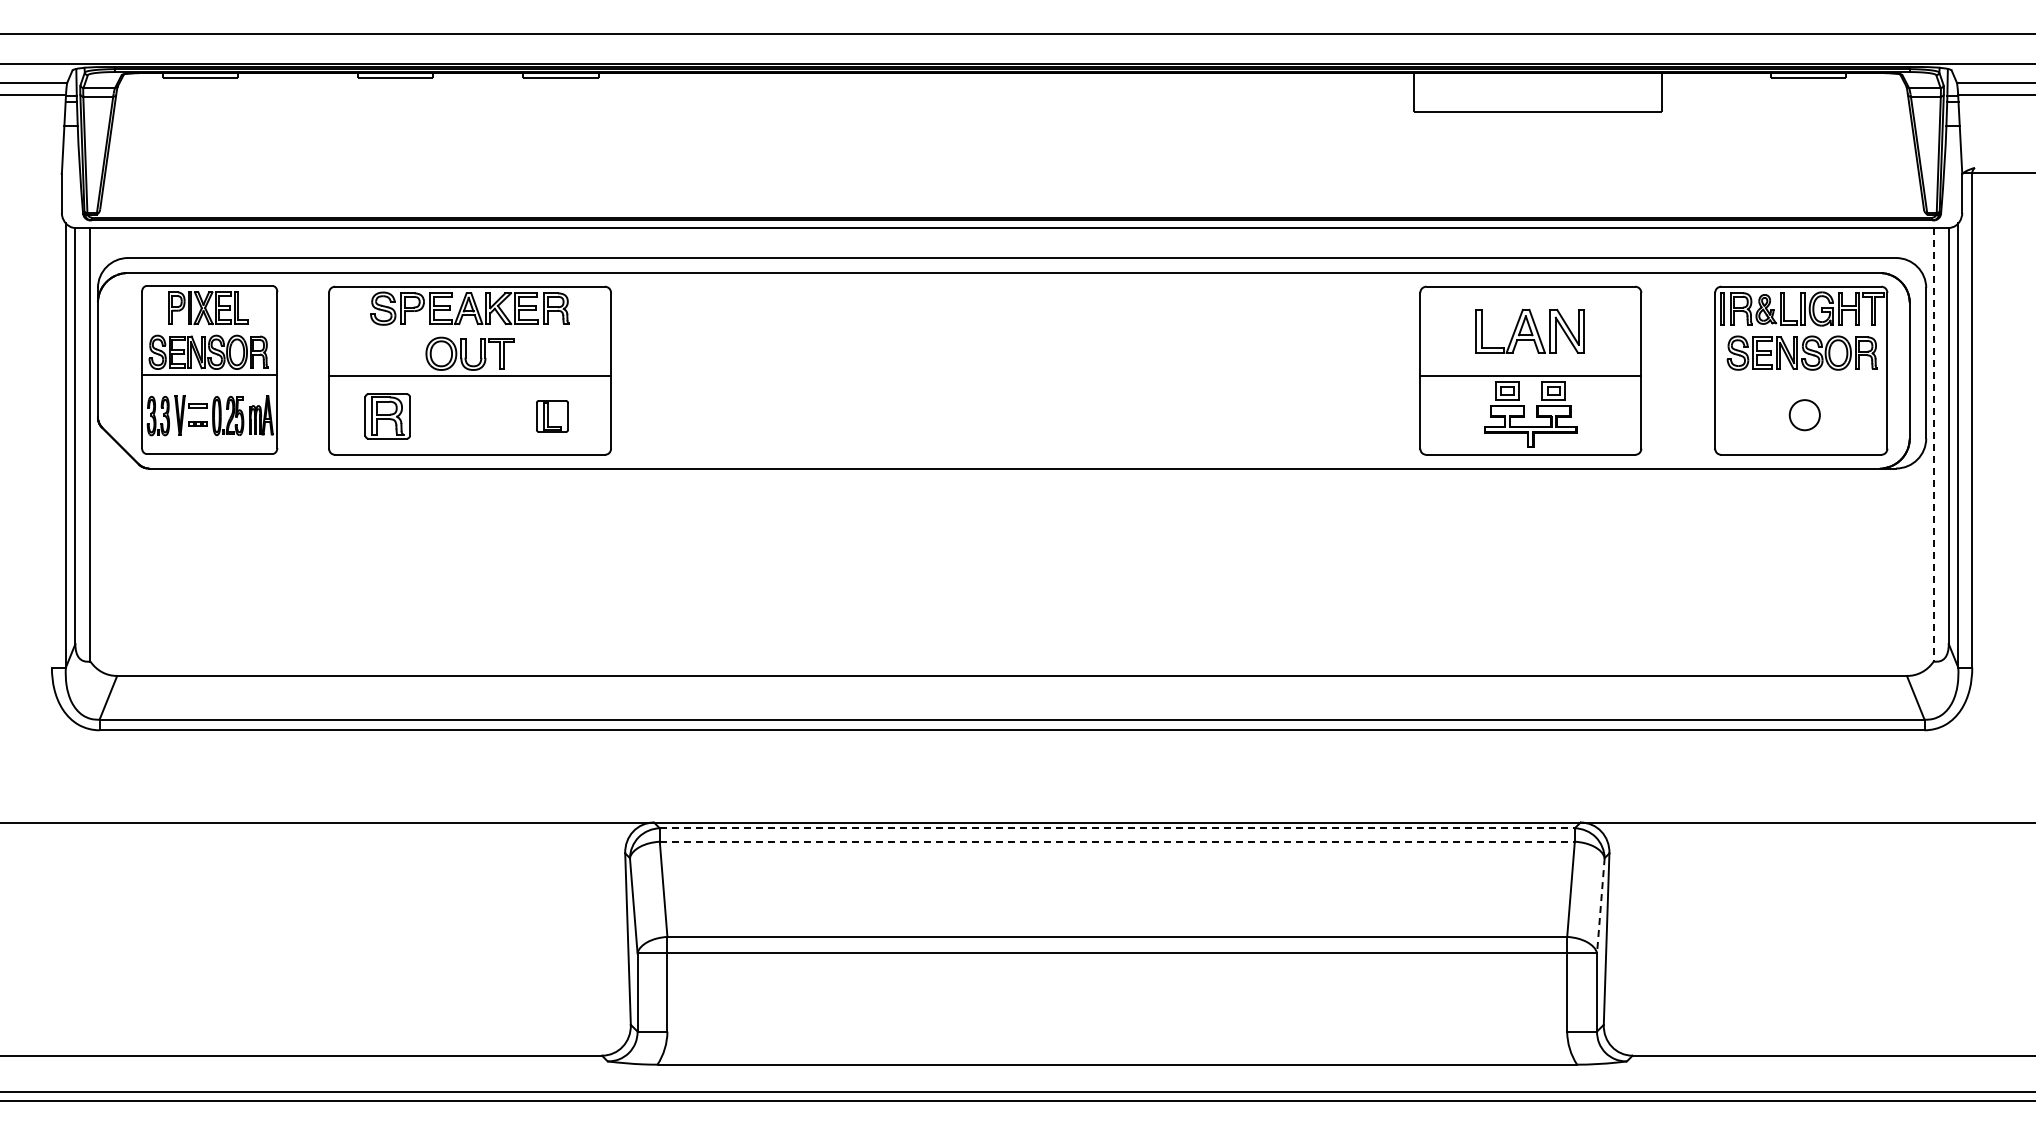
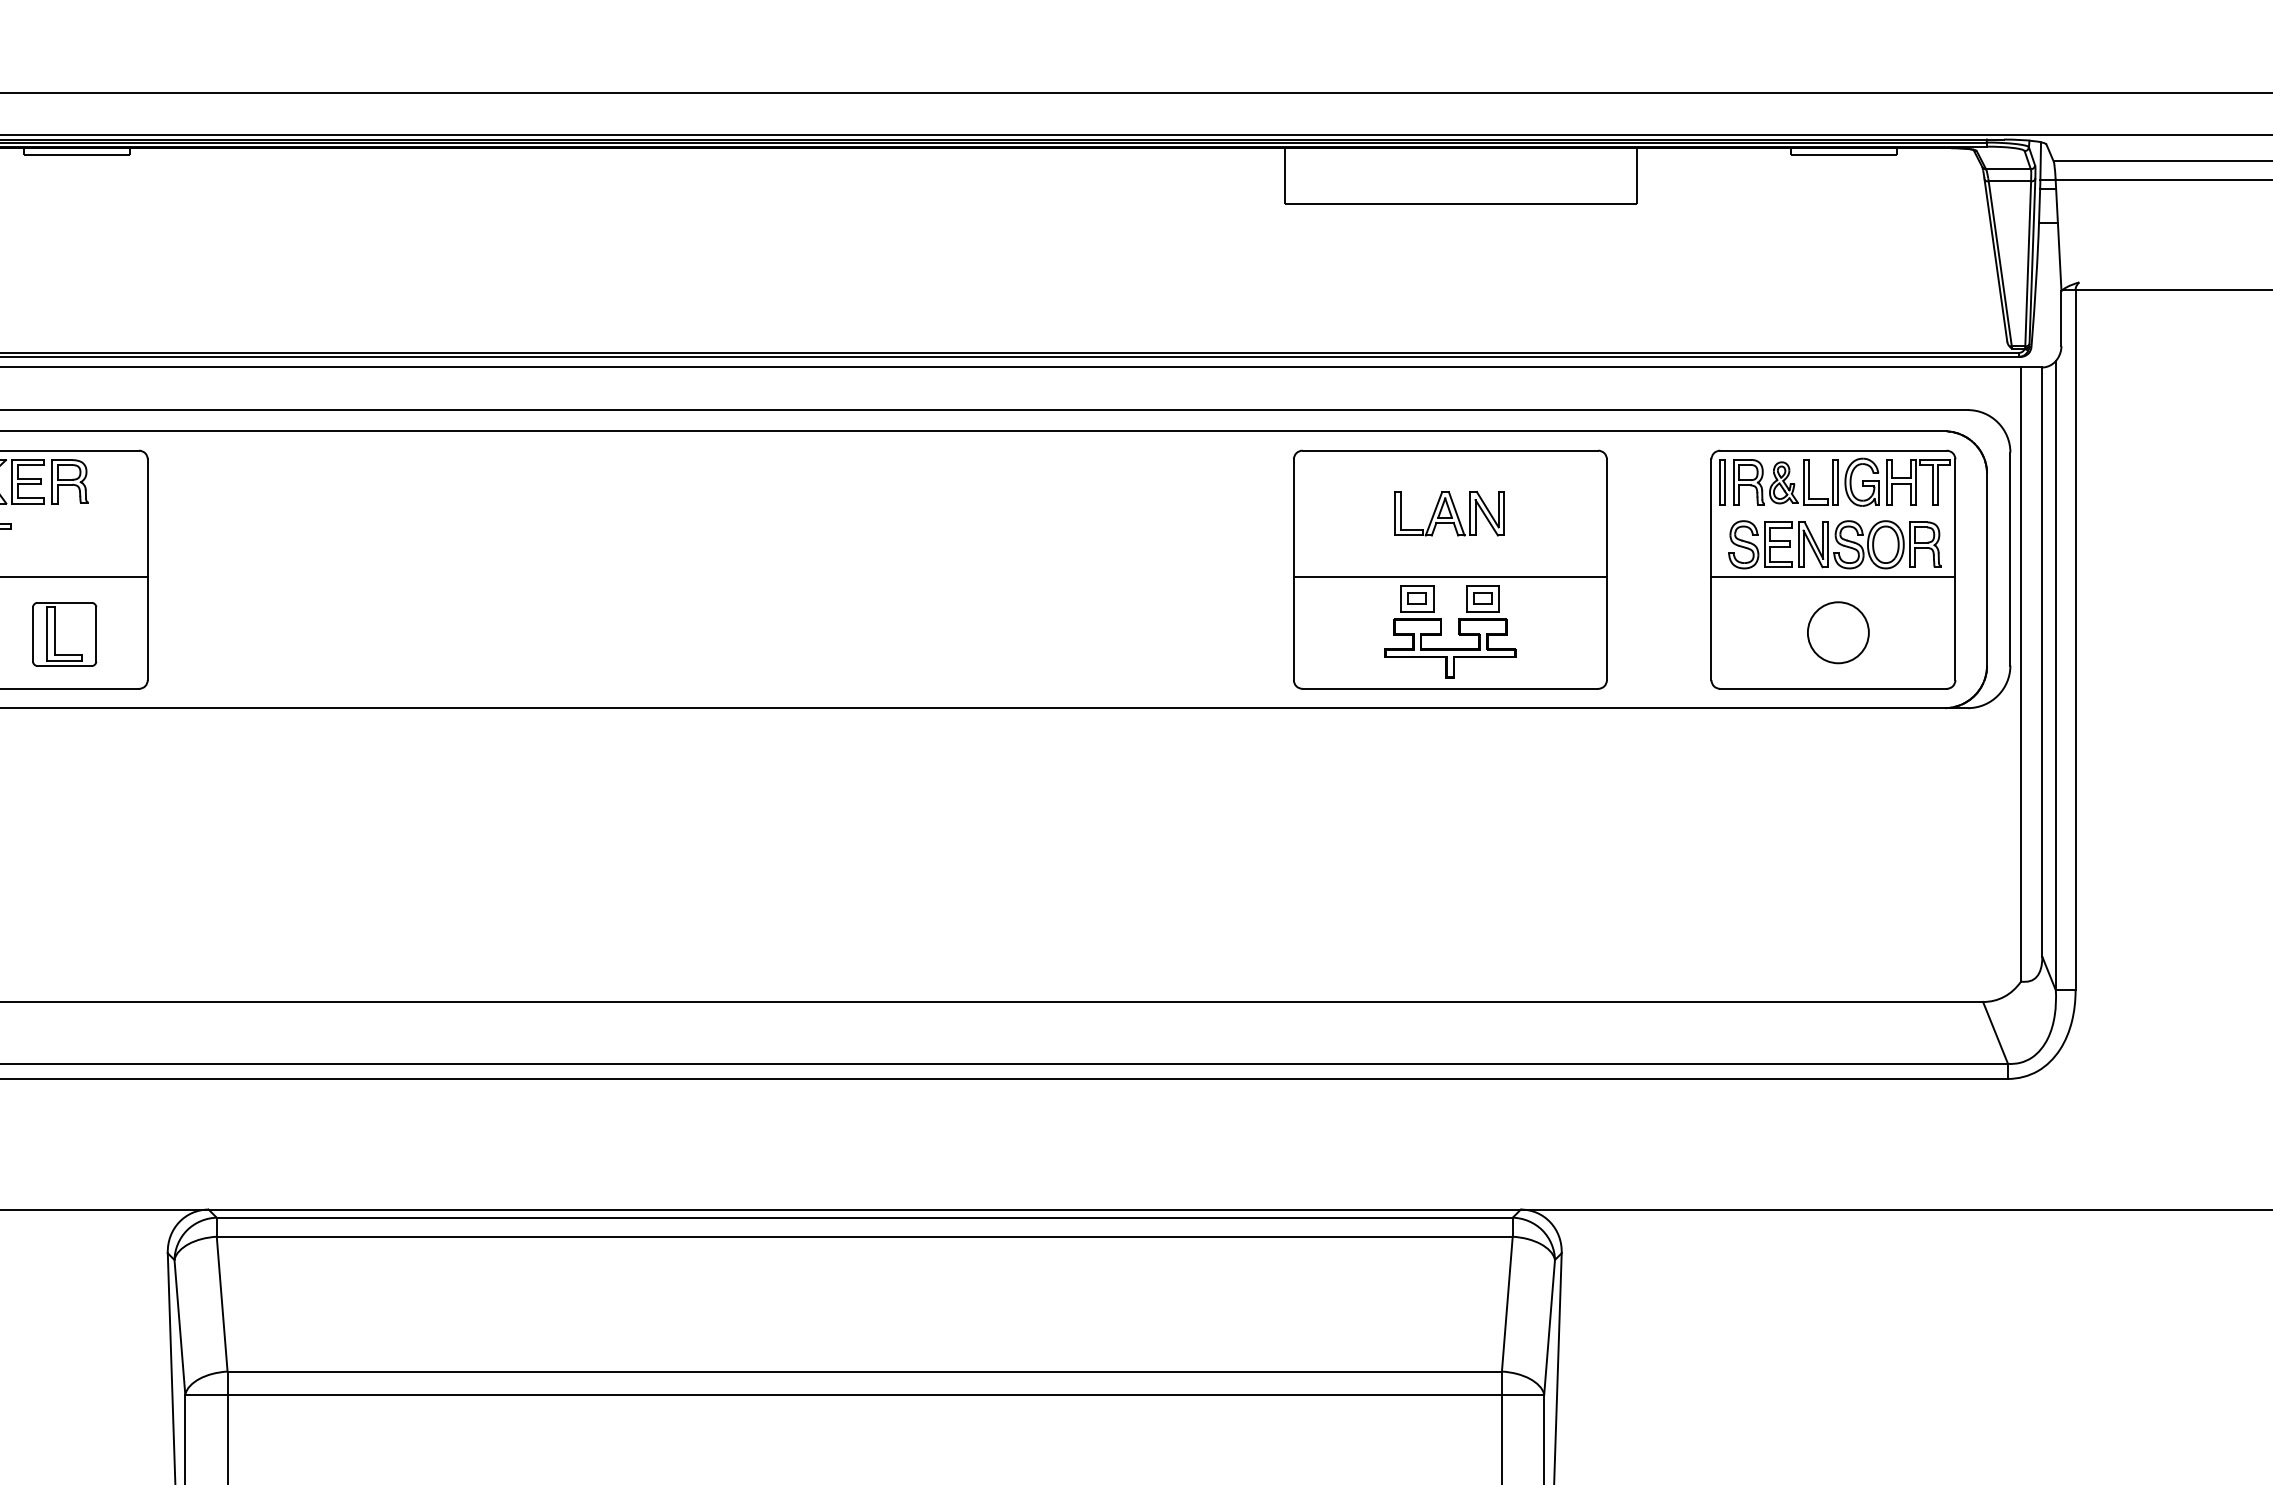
part: (1530, 330) -> (1449, 512), size x0.71
line: (1801, 375) -> (1833, 576), added
circle: (1804, 414) -> (1838, 631), size x1.43
part: (552, 416) -> (64, 634), size x1.43
line: (1933, 444) -> (2020, 674), dashed -> solid
line: (1117, 828) -> (865, 1218), dashed -> solid
line: (1117, 841) -> (865, 1236), dashed -> solid
line: (1600, 905) -> (1549, 1327), dashed -> solid

